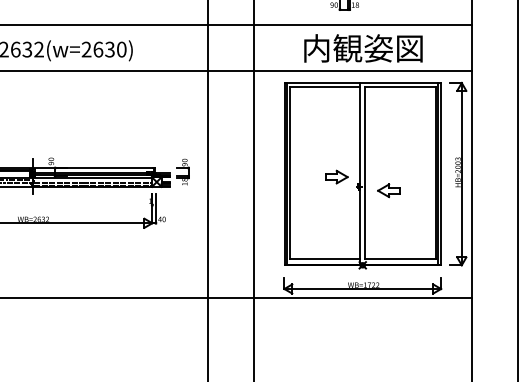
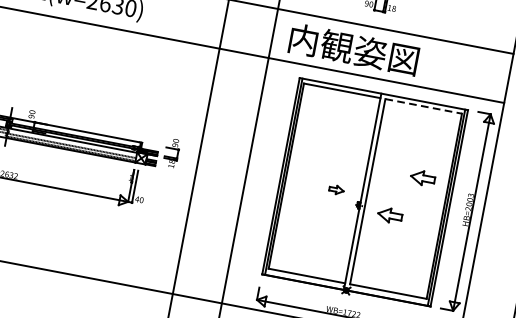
text: (363, 48) -> (354, 49), moved
line: (400, 87) -> (423, 106), solid -> dashed
part: (411, 151) -> (422, 177), added
part: (336, 176) -> (336, 189), size x0.6

